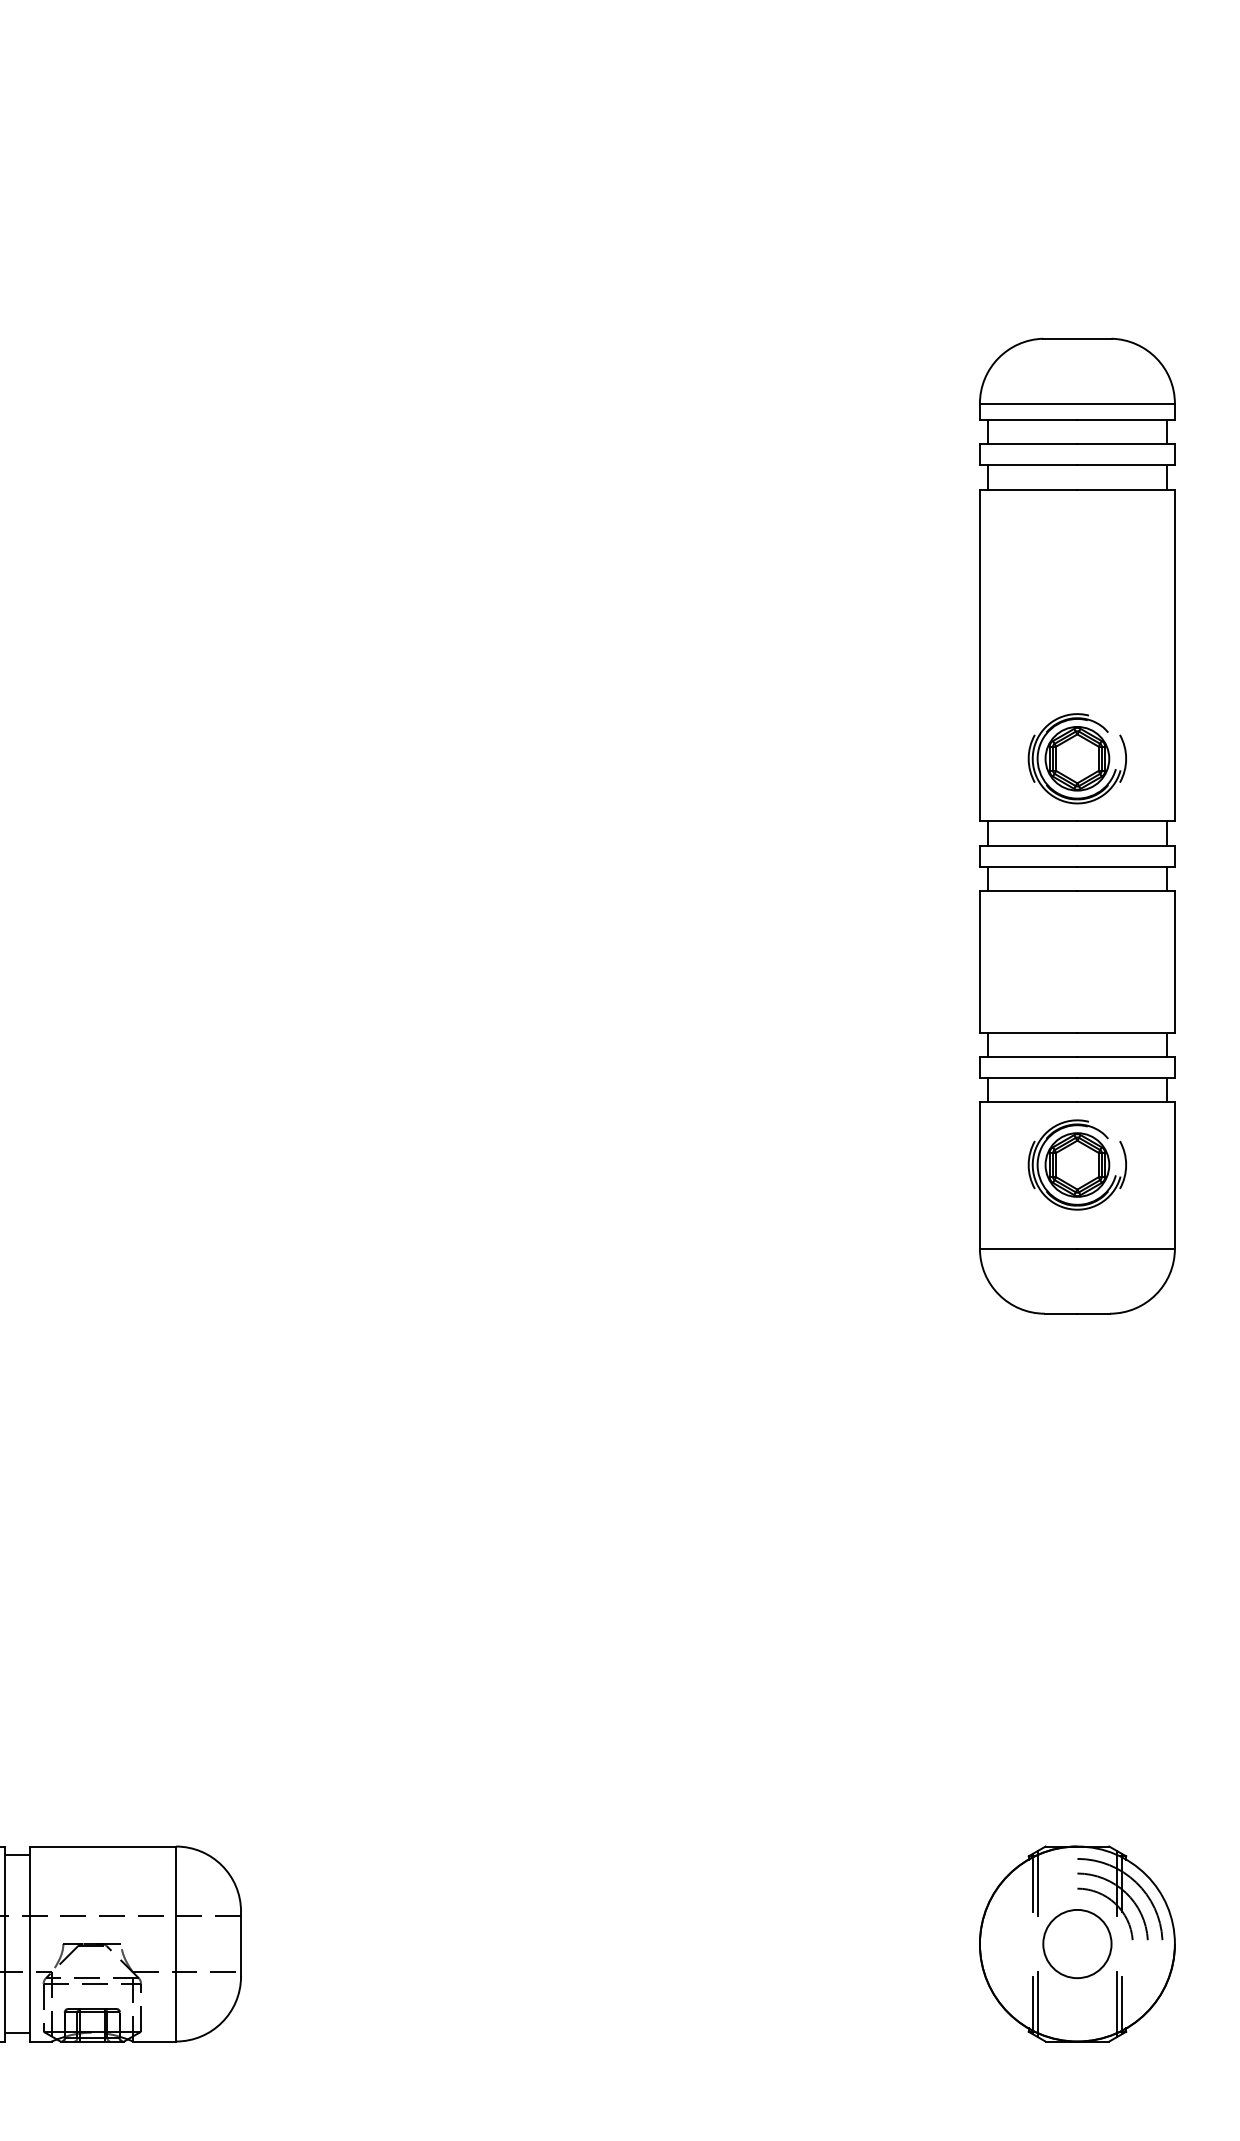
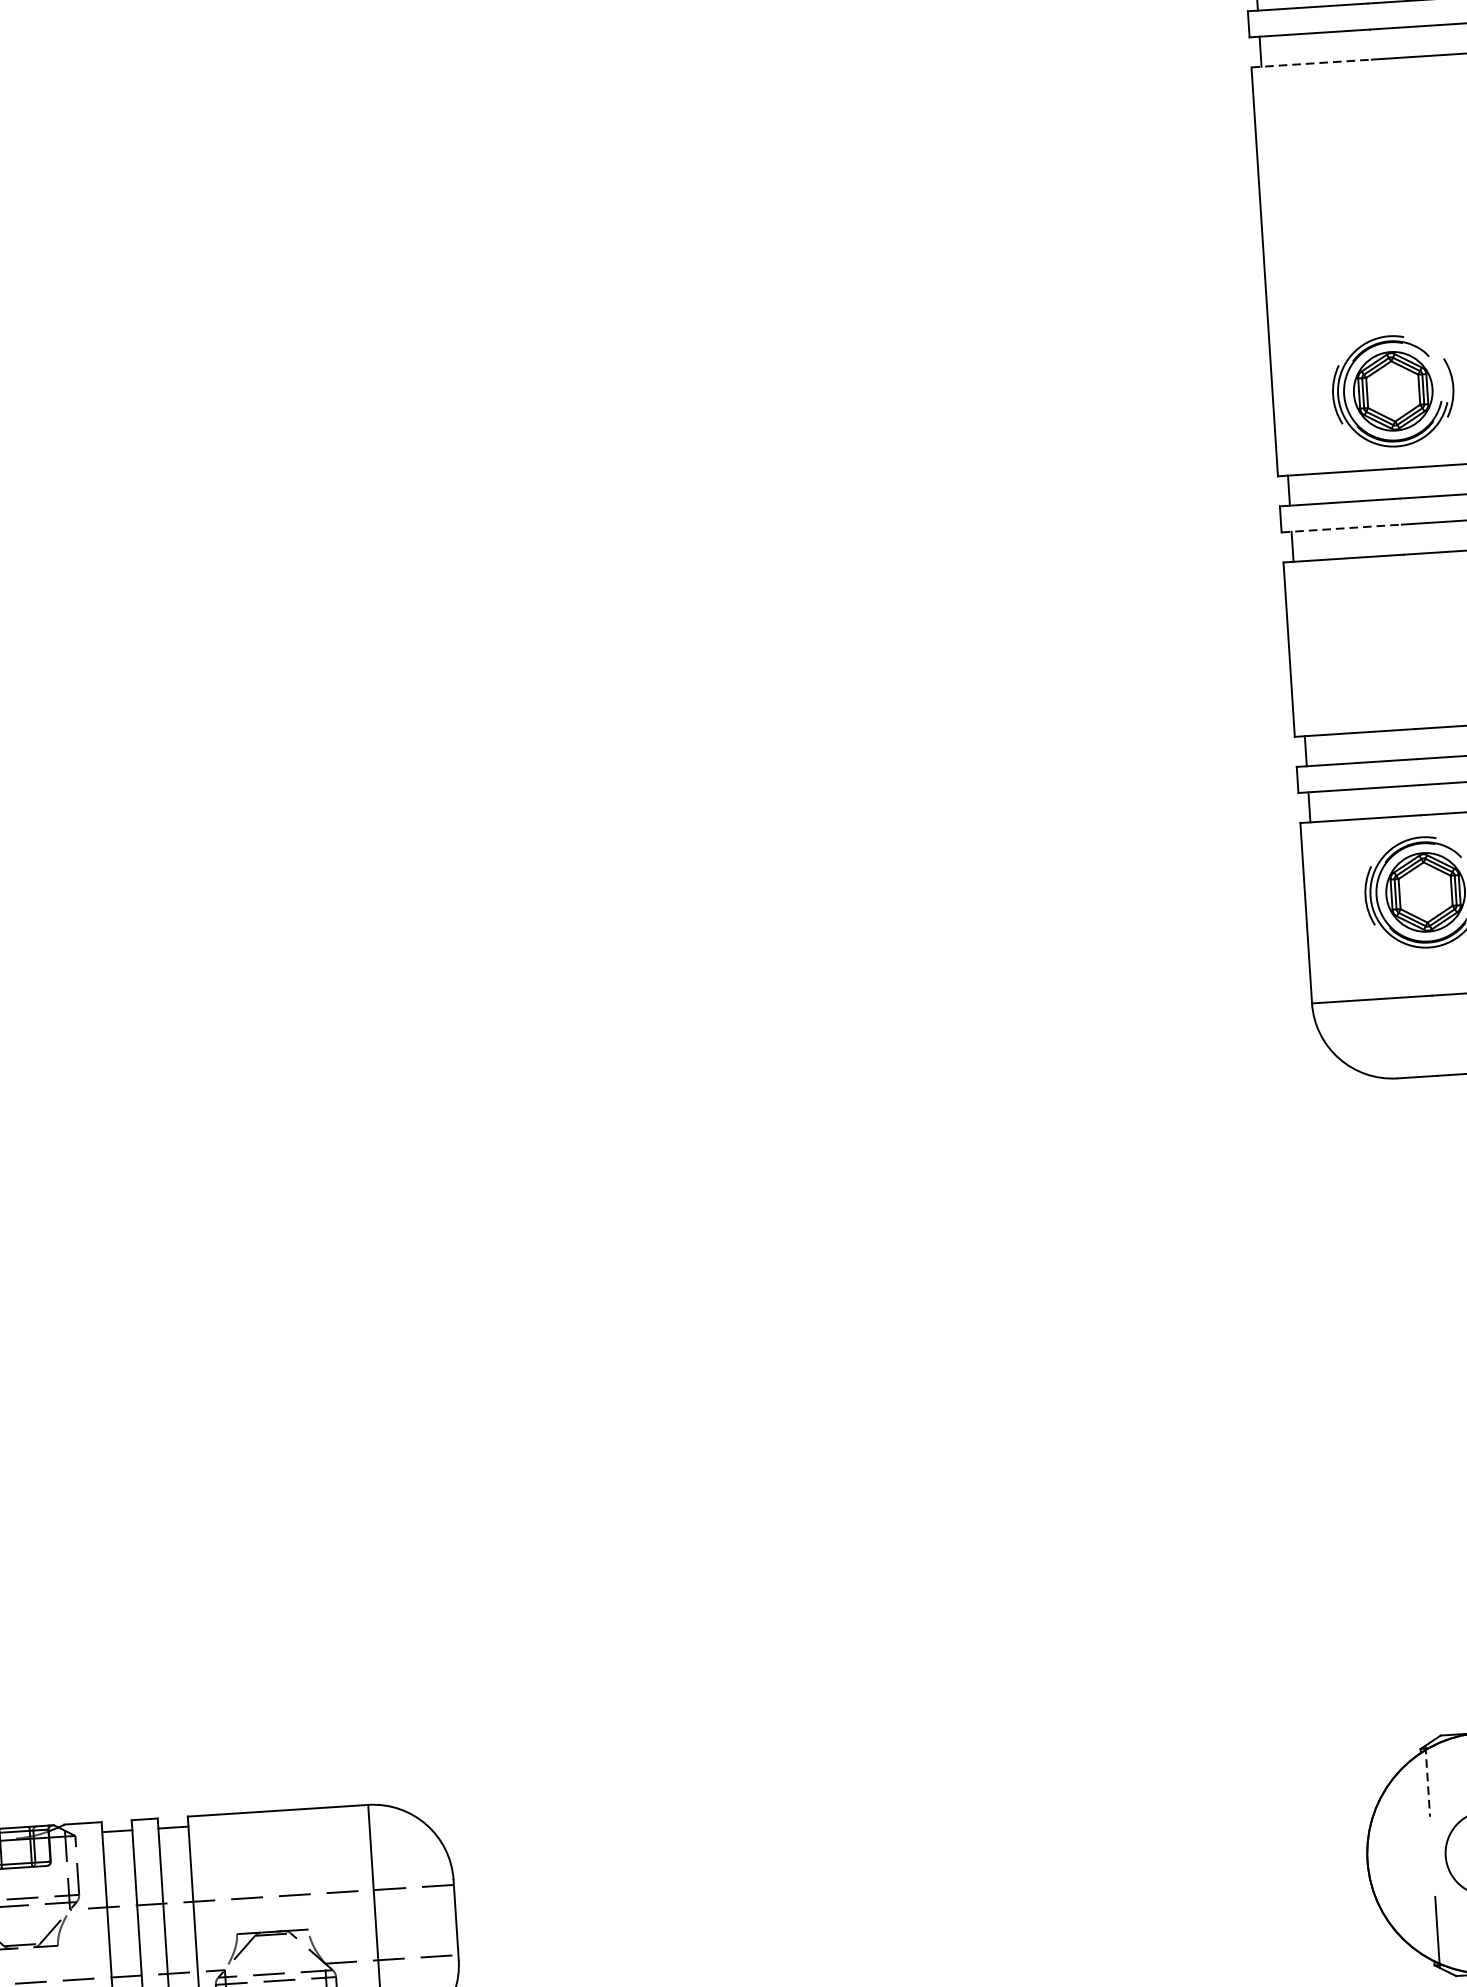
line: (1028, 489) -> (1311, 63), solid -> dashed
line: (1028, 866) -> (1341, 528), solid -> dashed
line: (1032, 1882) -> (1427, 1780), solid -> dashed
line: (1037, 1883) -> (1433, 1781), removed
line: (1037, 2004) -> (1443, 1931), removed

